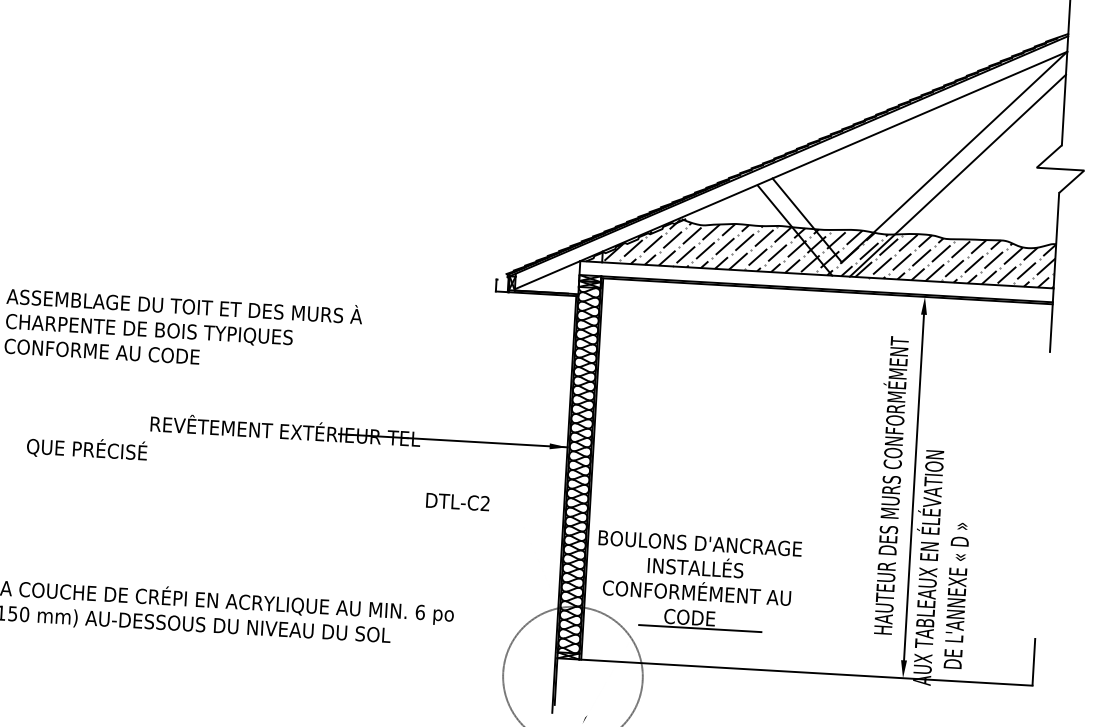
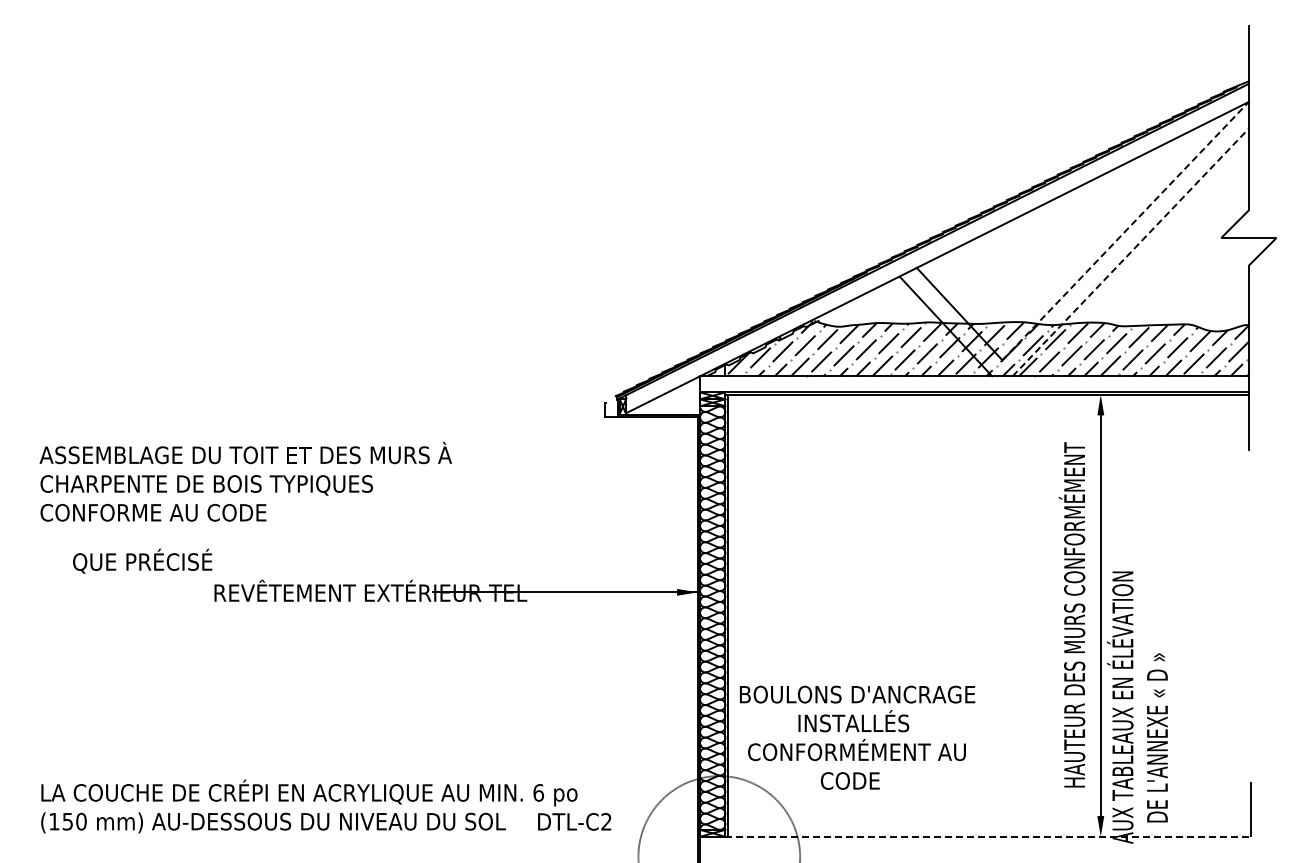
line: (954, 157) -> (1125, 231), solid -> dashed
line: (958, 175) -> (1131, 252), solid -> dashed
text: (87, 448) -> (142, 560), moved
text: (457, 501) -> (574, 821), moved
line: (700, 628) -> (863, 792), removed
line: (806, 672) -> (988, 836), solid -> dashed

